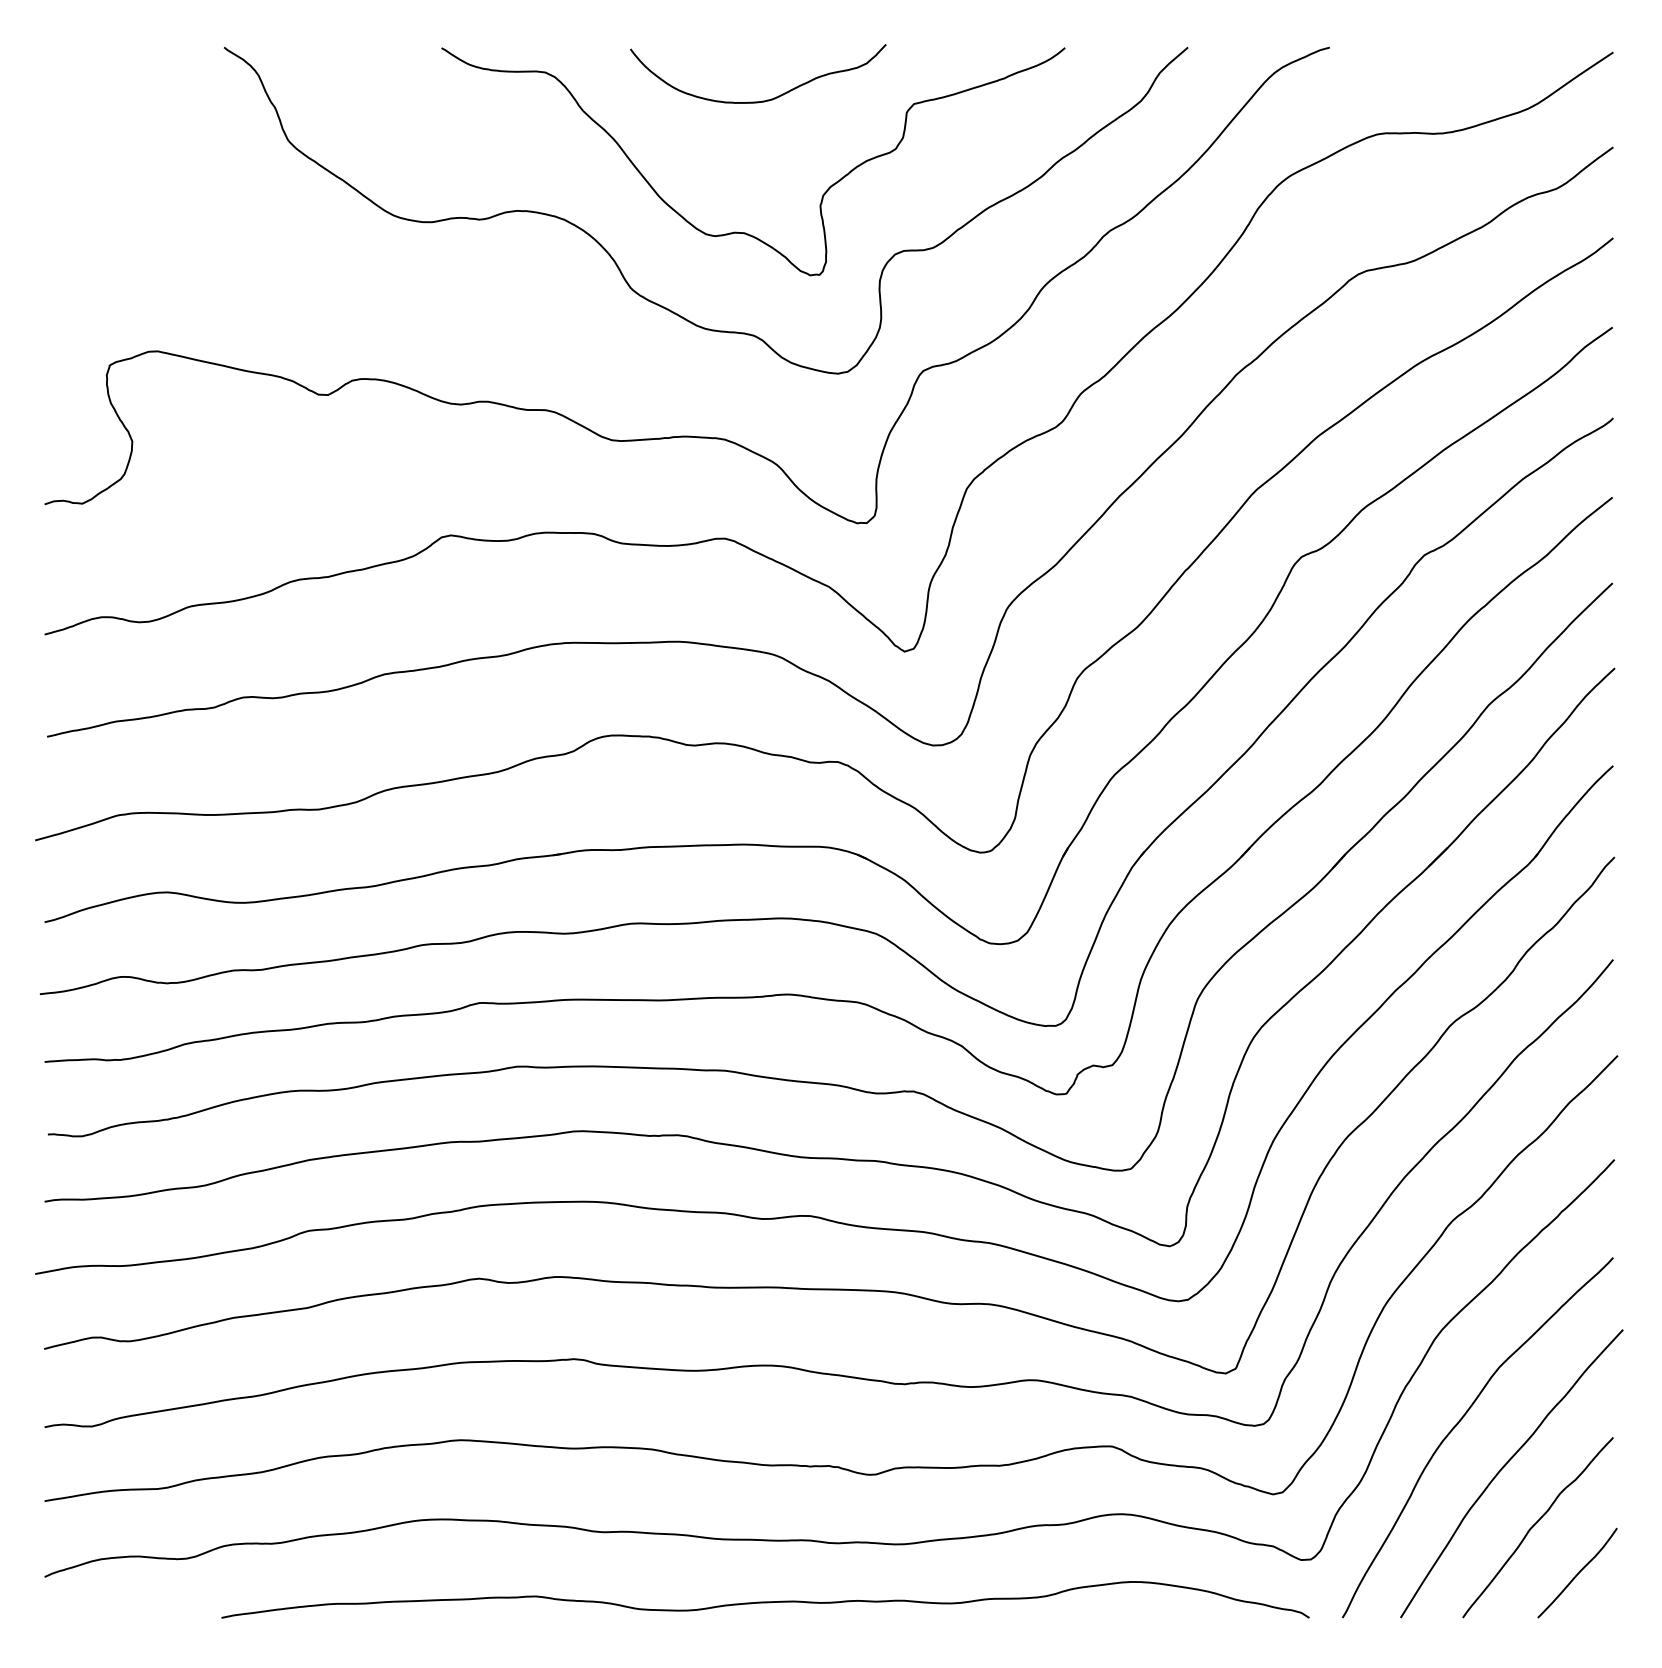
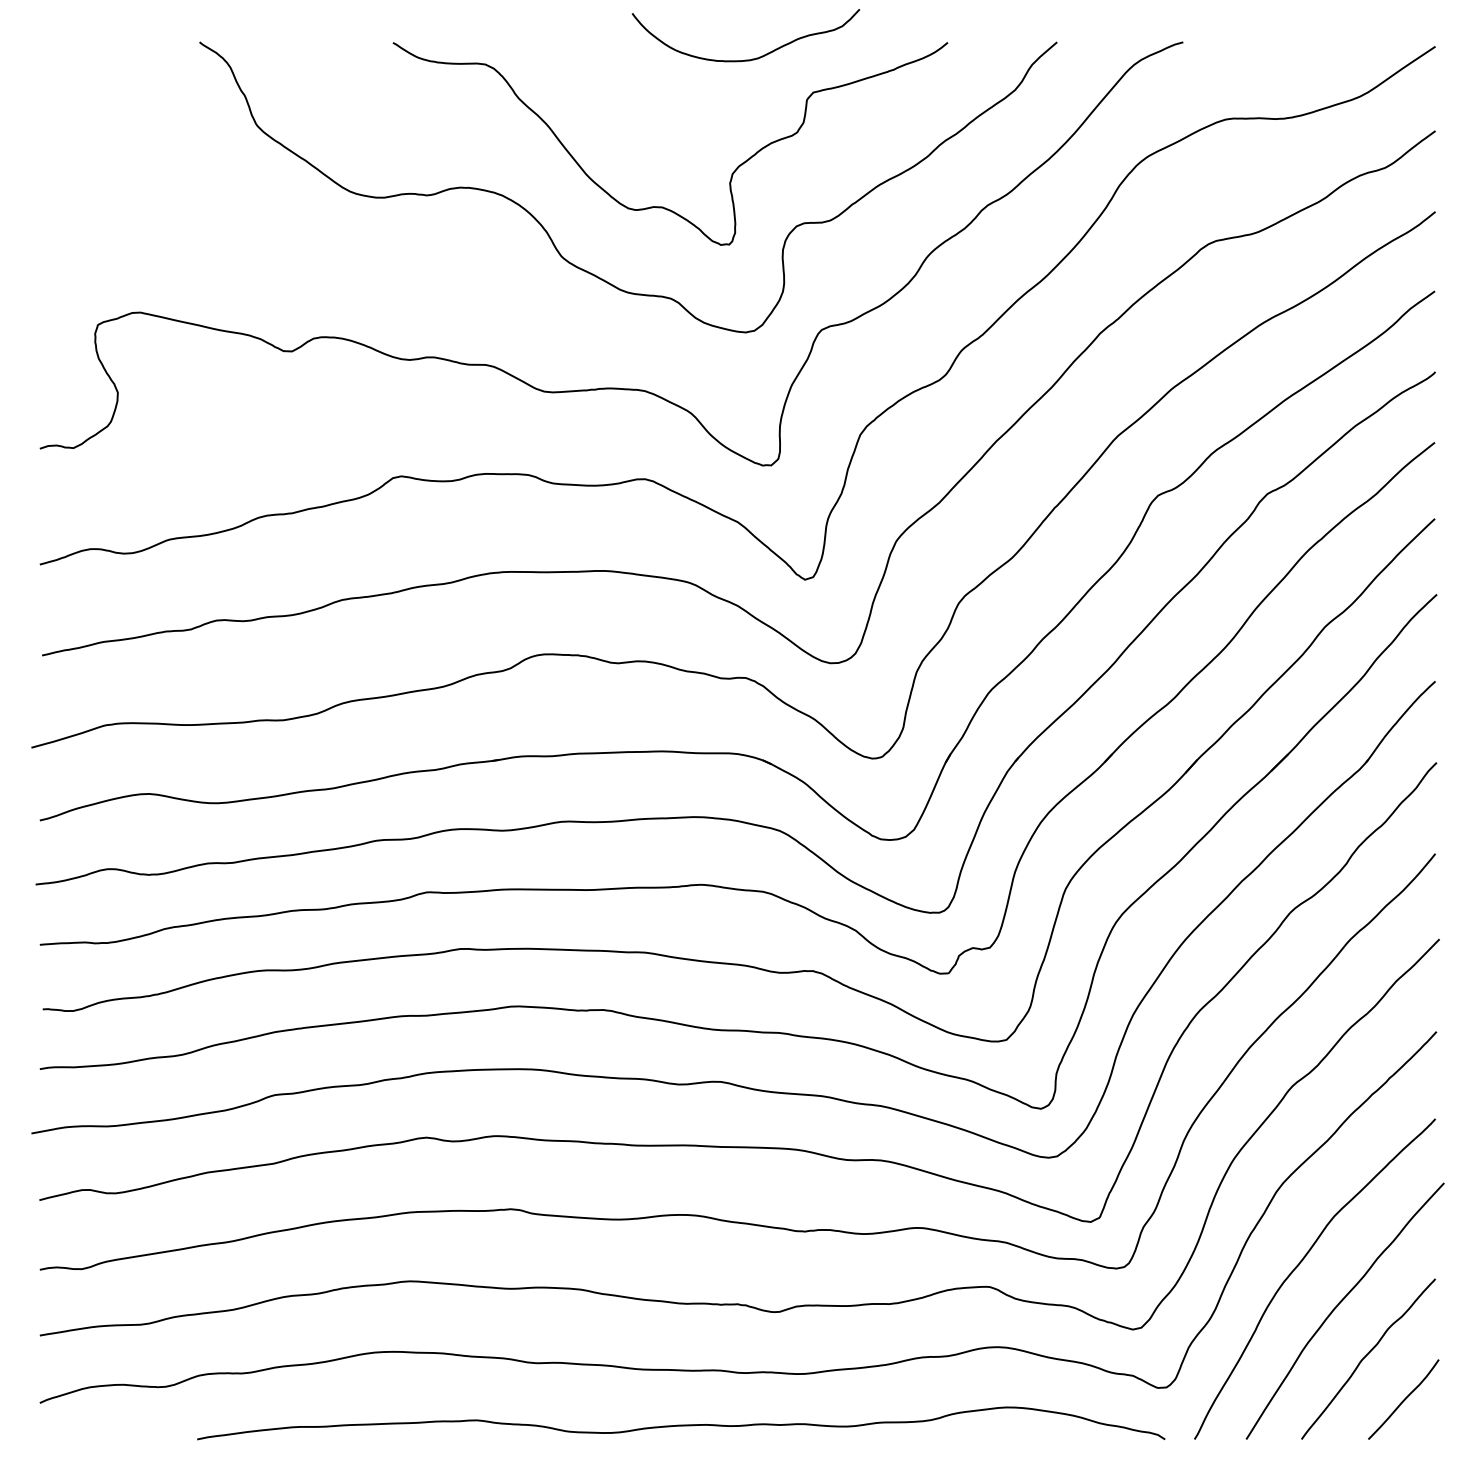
curve: (762, 100) -> (749, 59), moved

